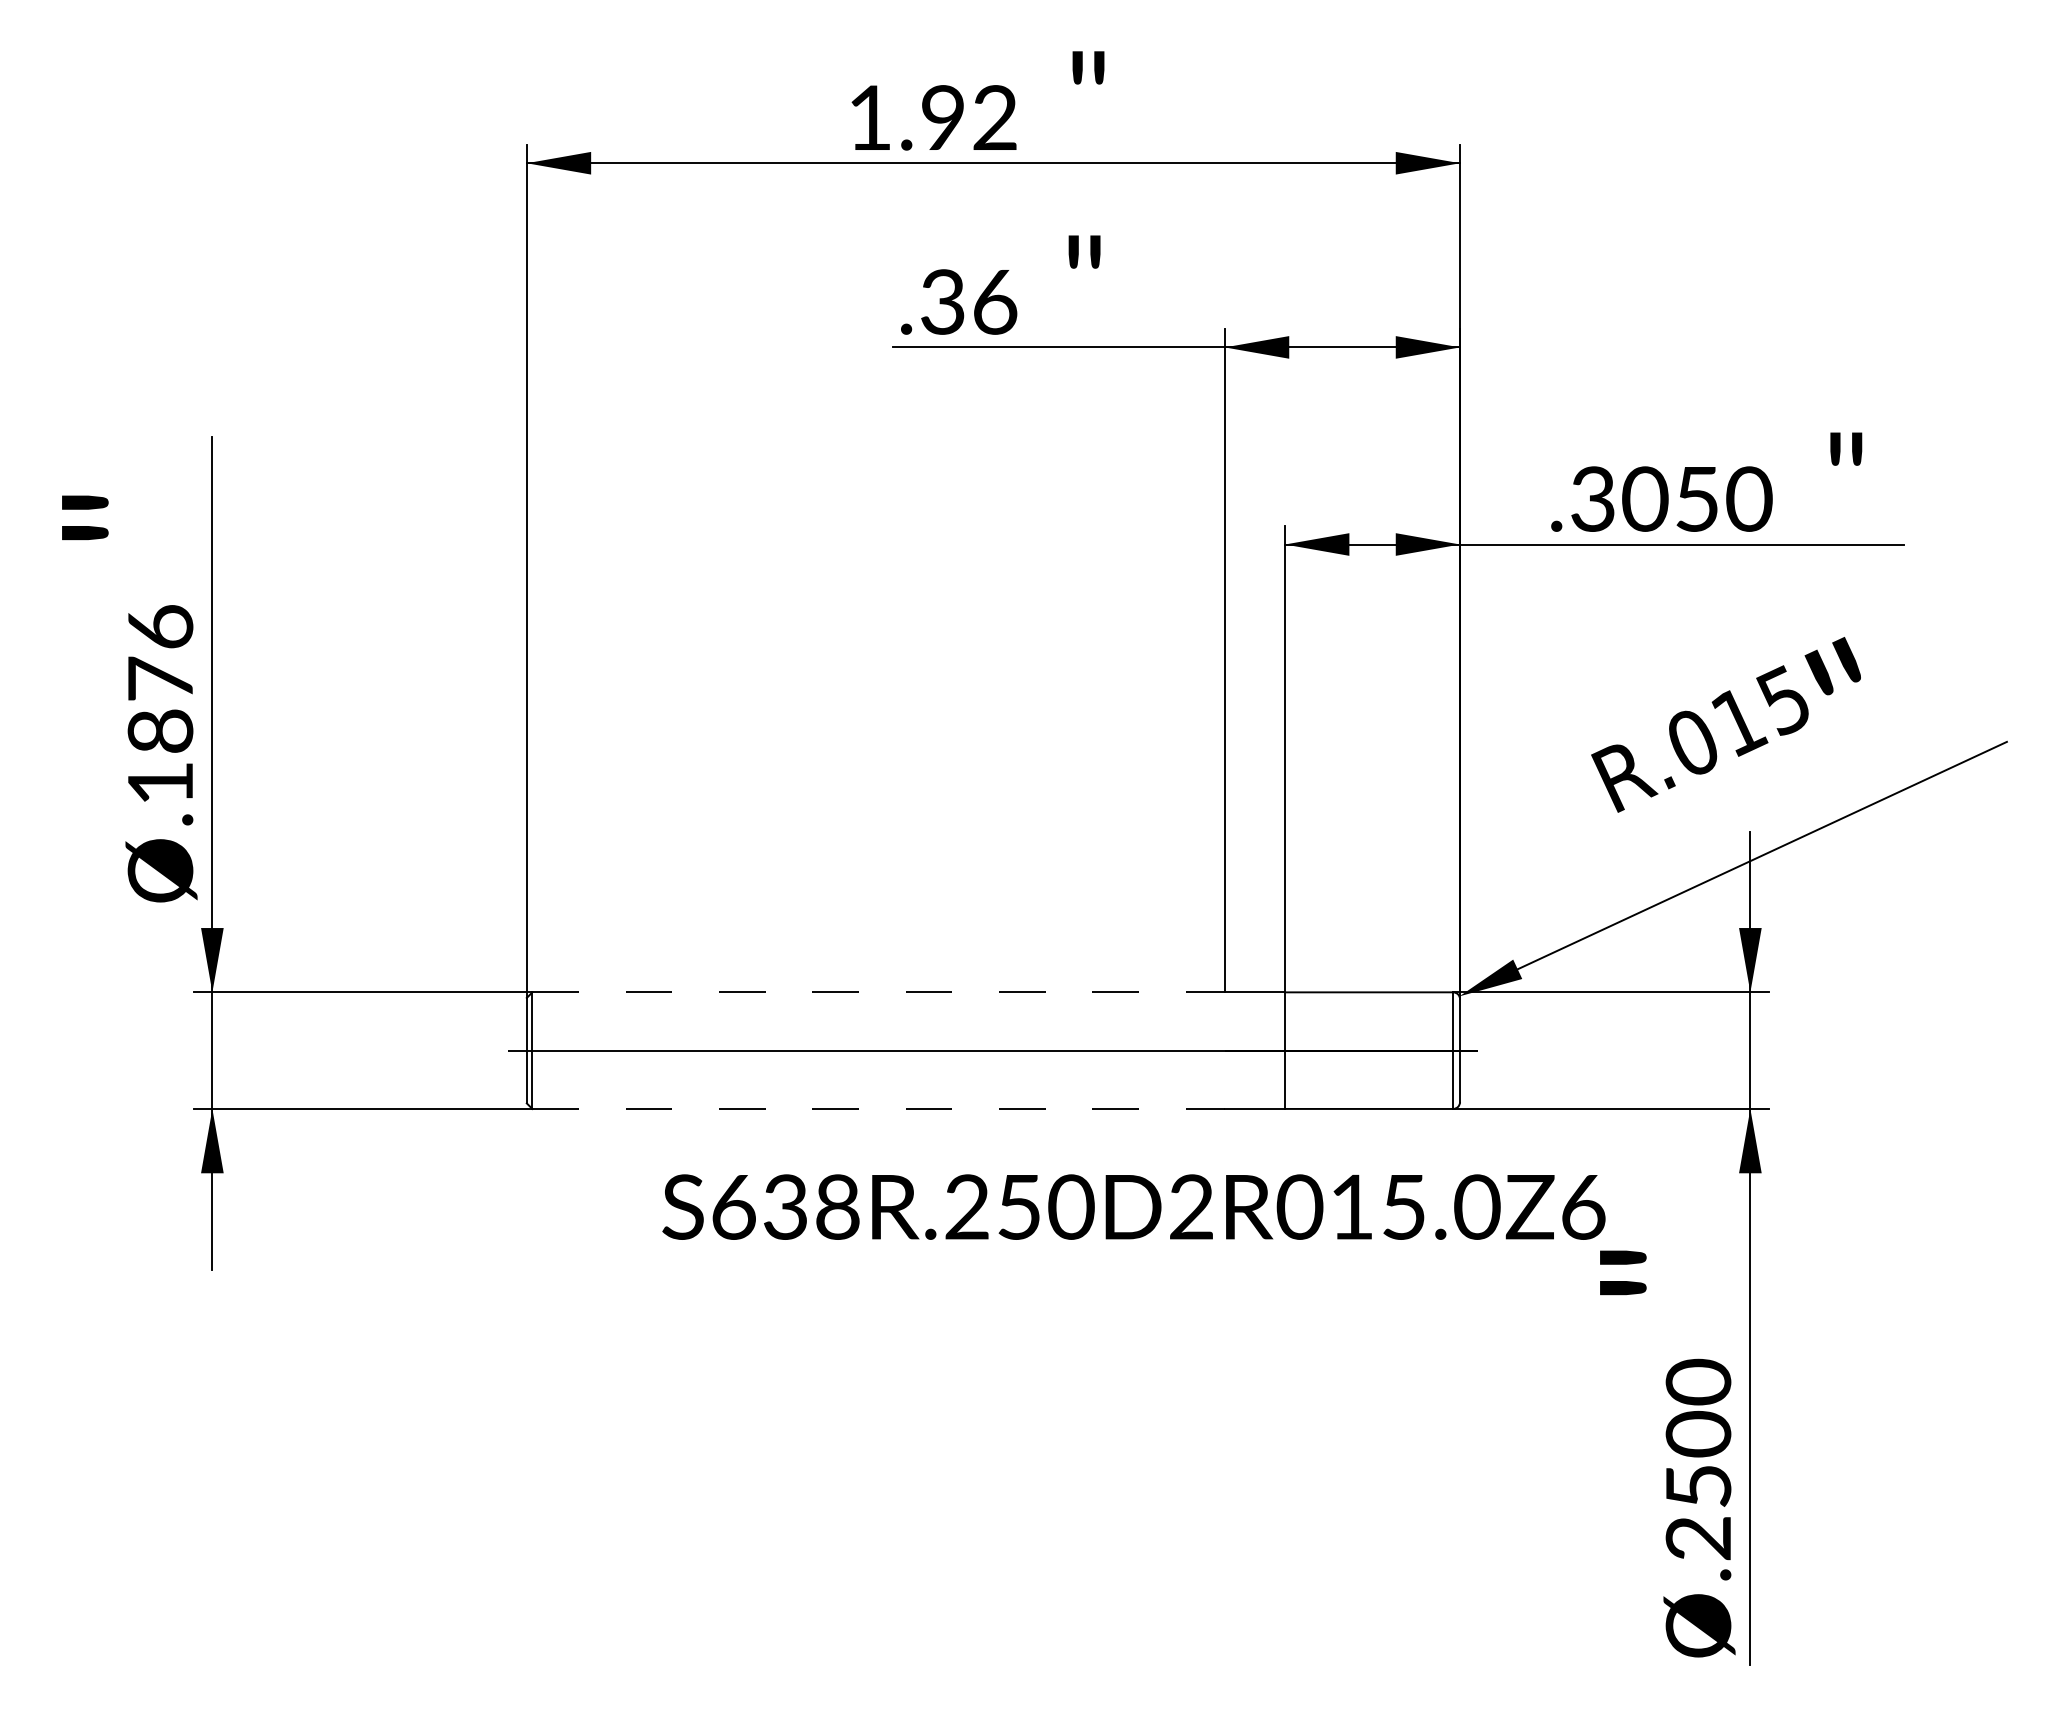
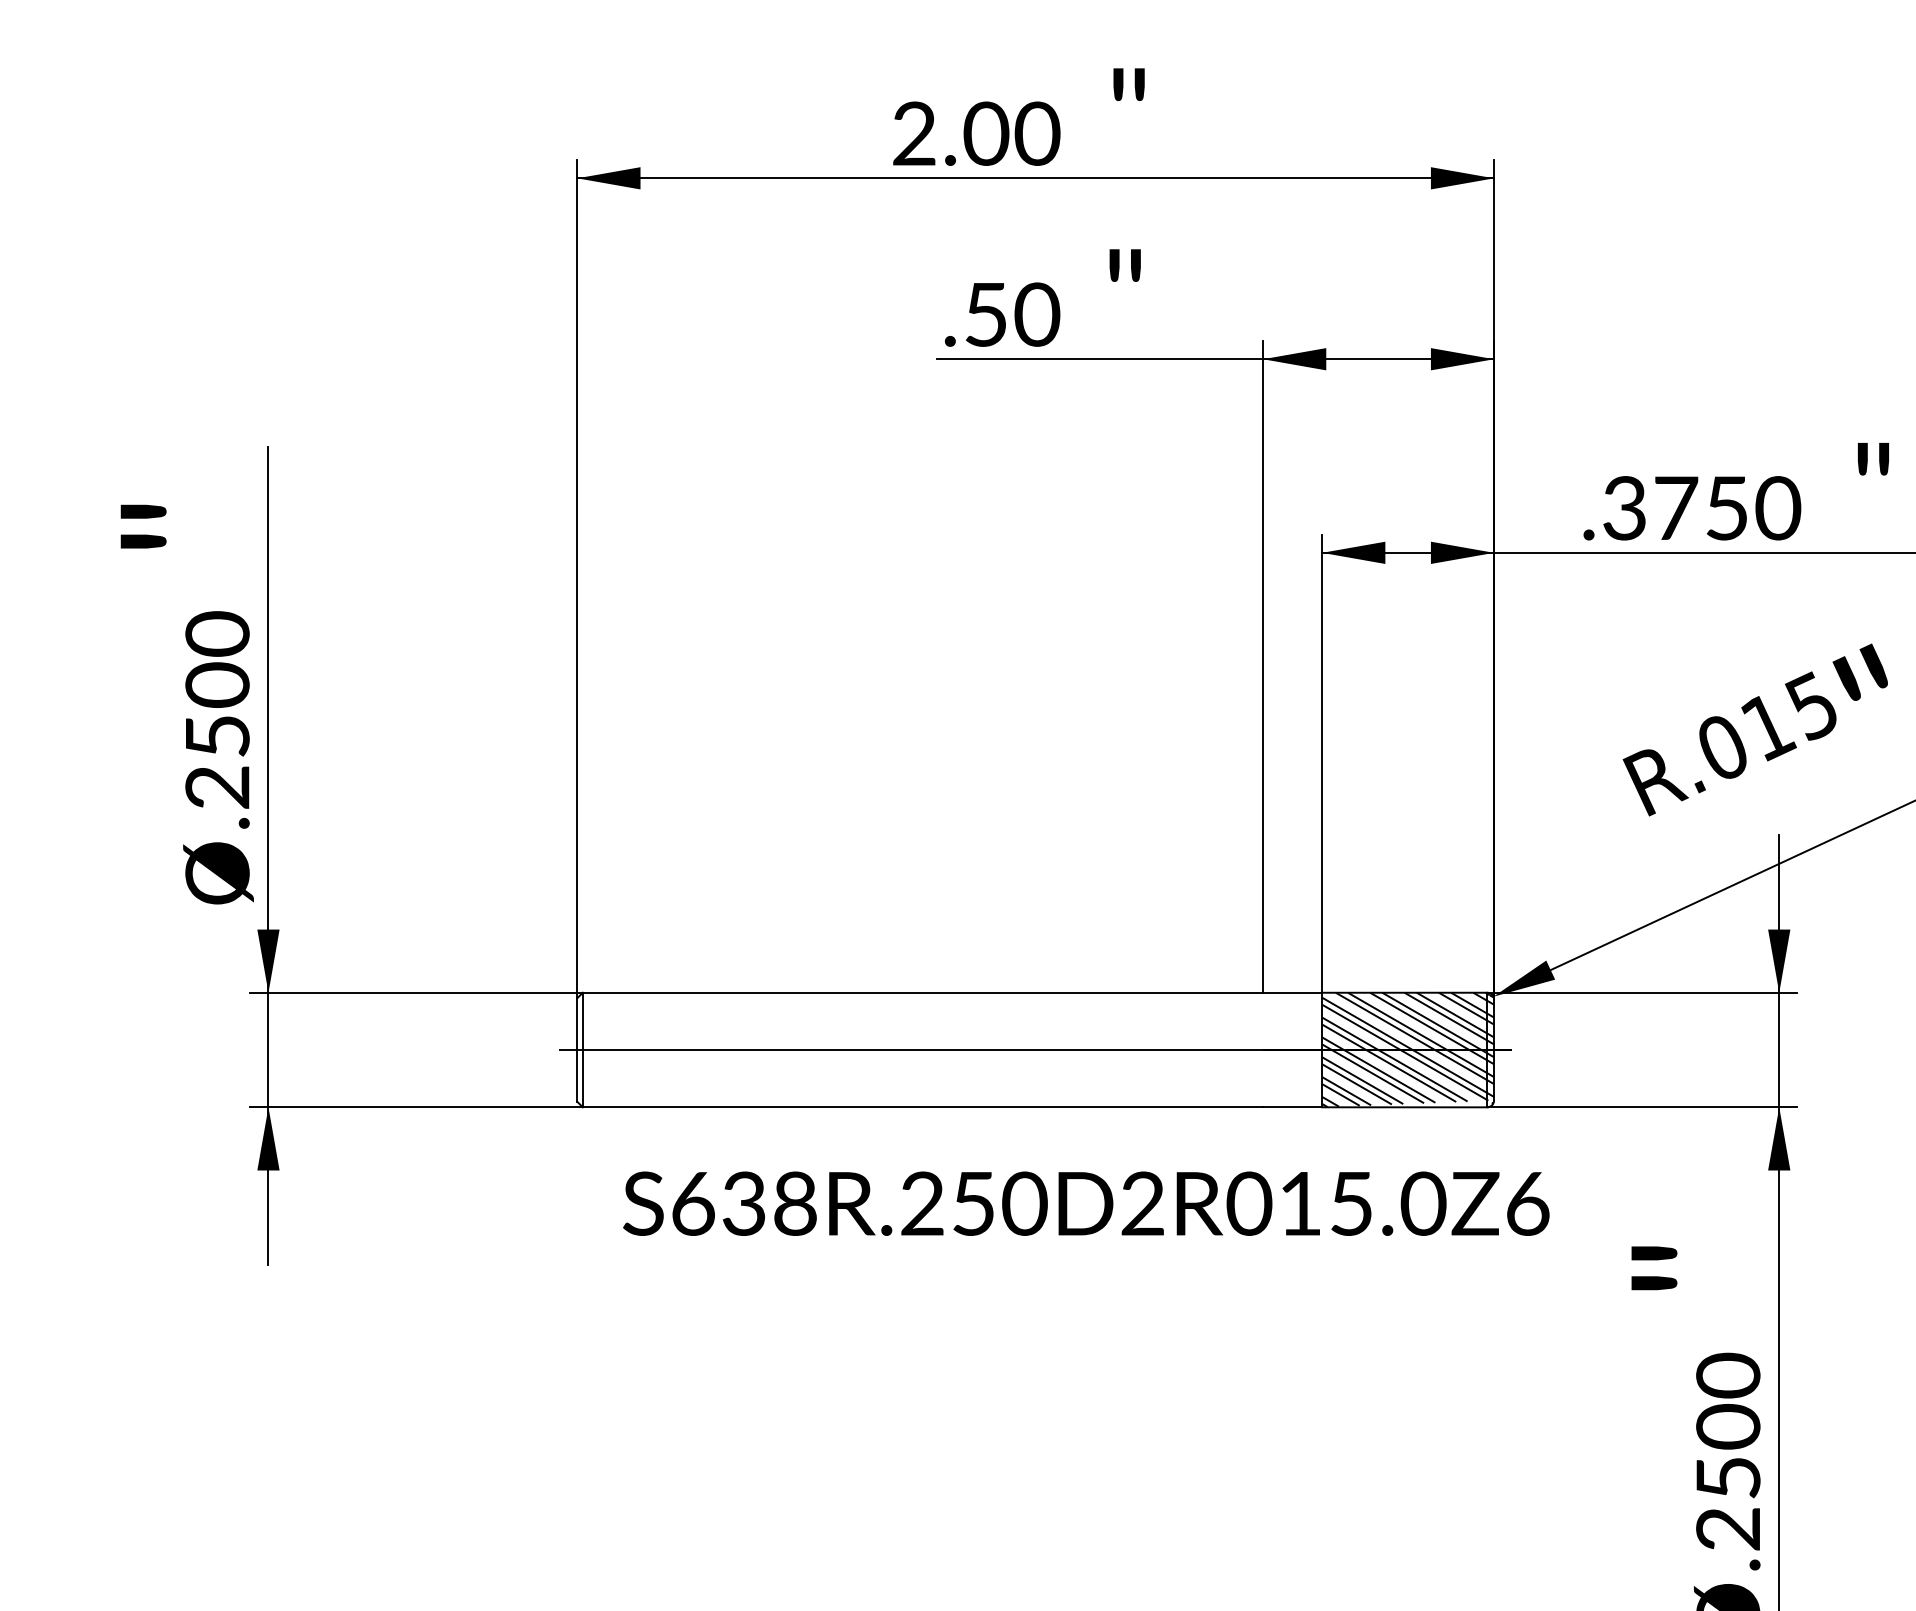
text: (933, 117) -> (976, 133), 1.92 -> 2.00
text: (969, 301) -> (1012, 314), .36 -> .50
text: (1645, 498) -> (1676, 507), .3050 -> .3750
text: (160, 704) -> (217, 710), .1876 -> .2500
line: (879, 992) -> (923, 992), dashed -> solid
hatch: (1372, 1050) -> (1408, 1049), added
line: (879, 1108) -> (923, 1106), dashed -> solid
text: (1133, 1206) -> (1085, 1203), moved

